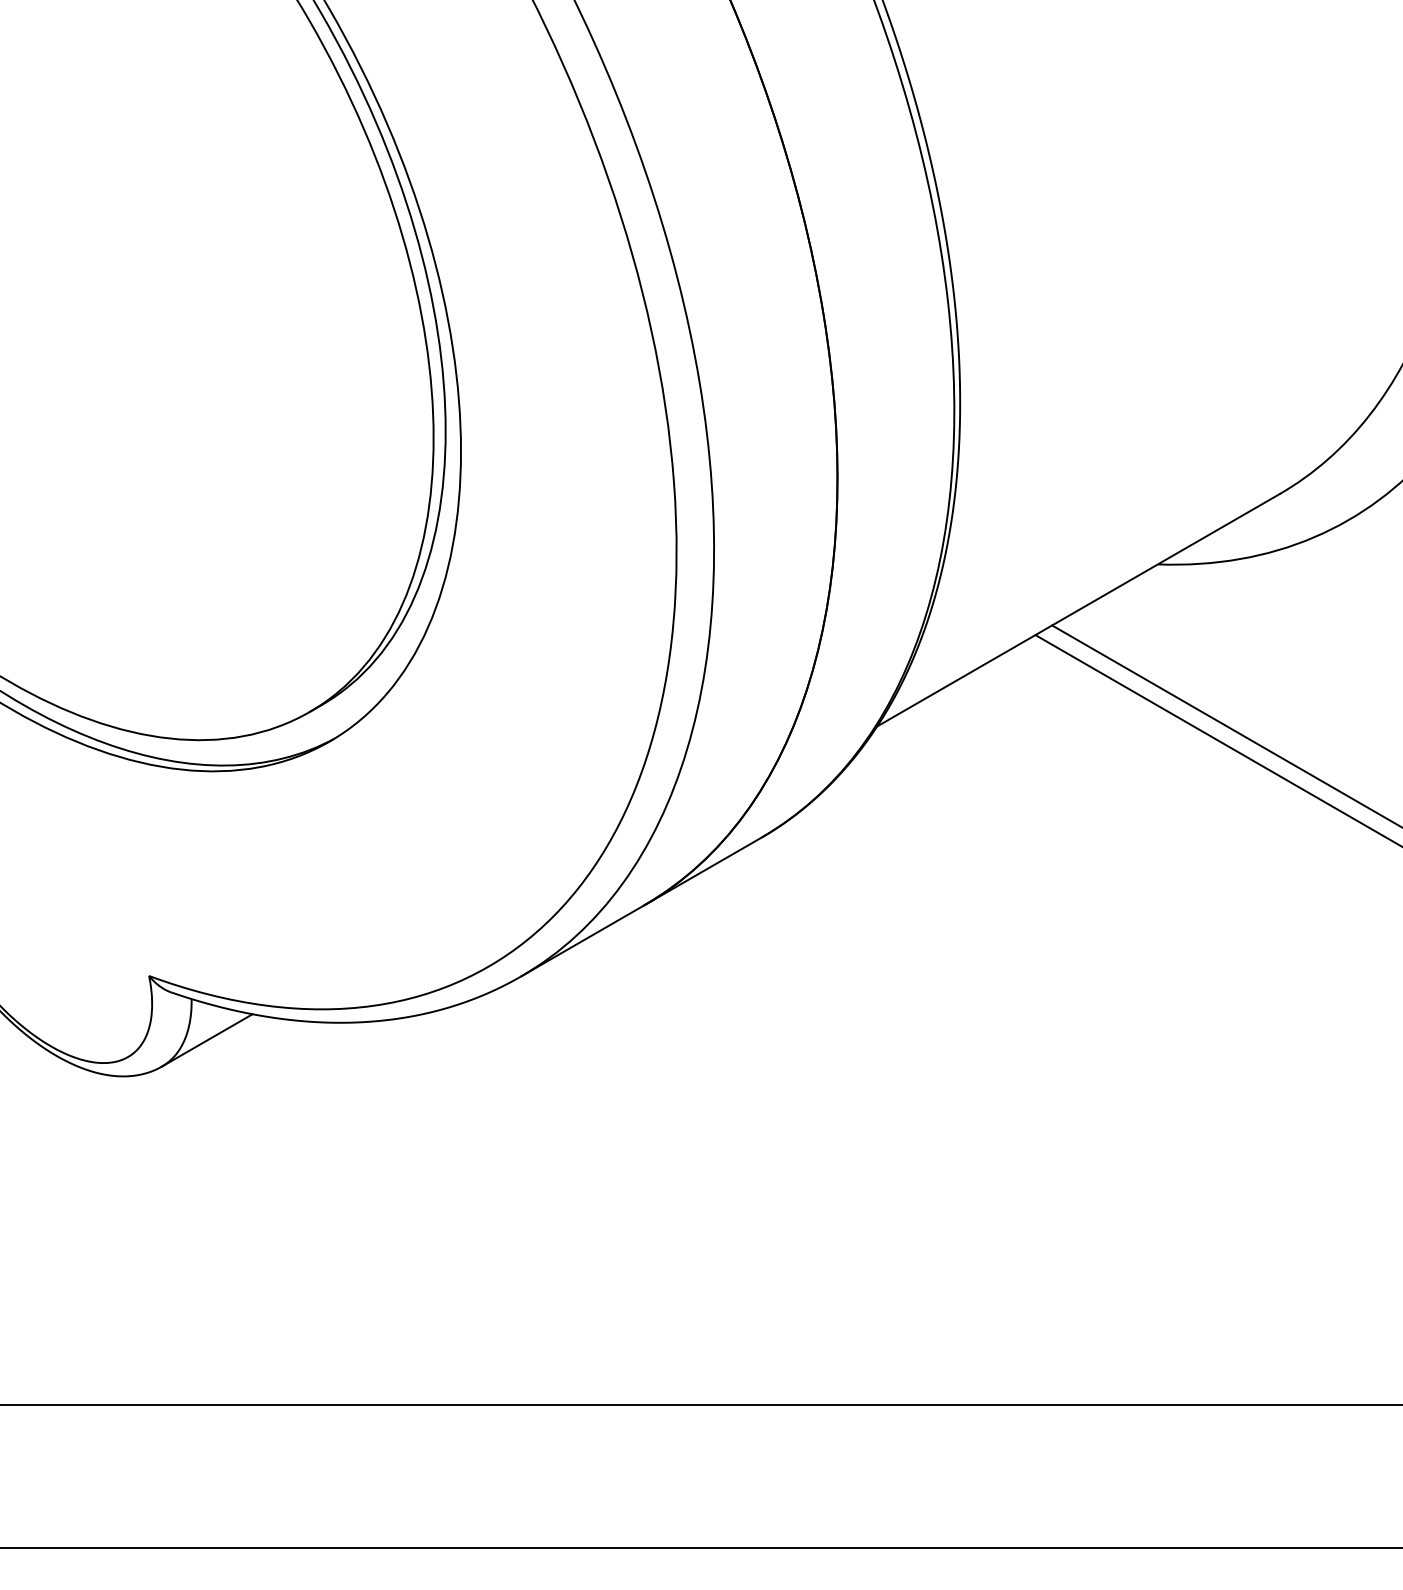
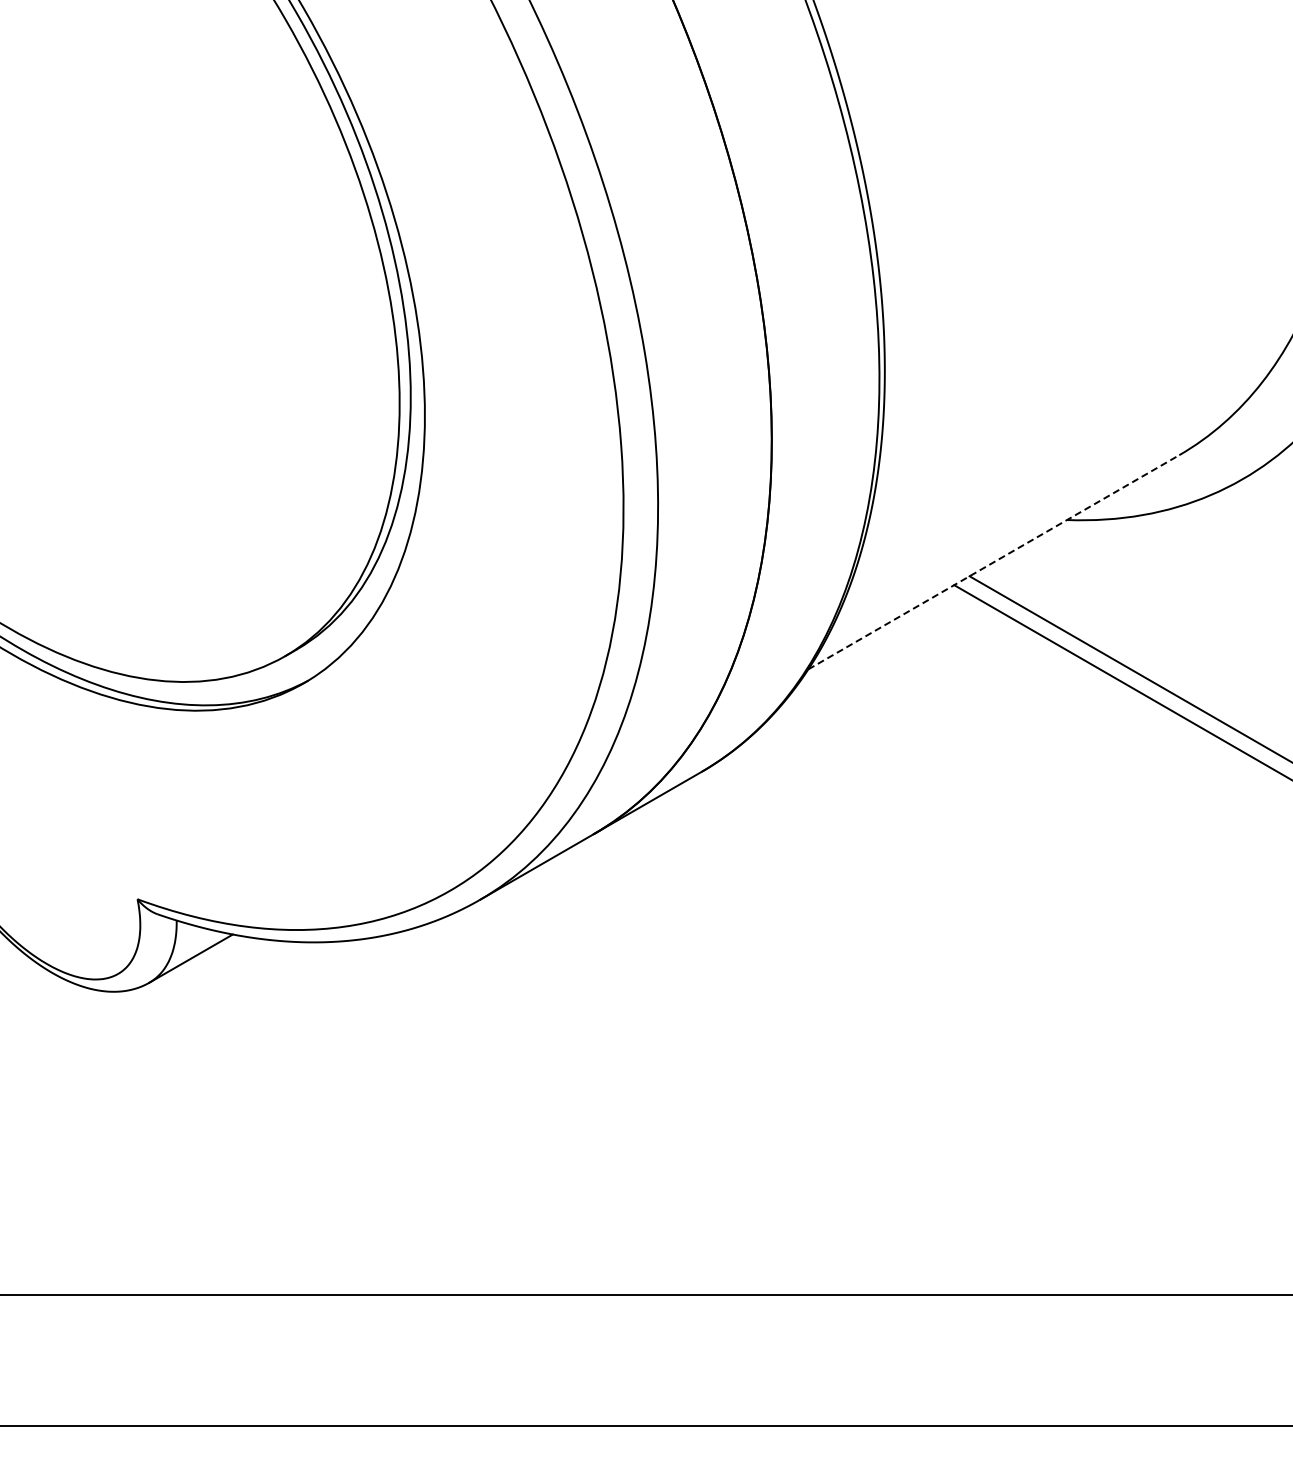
line: (1079, 610) -> (994, 562), solid -> dashed

